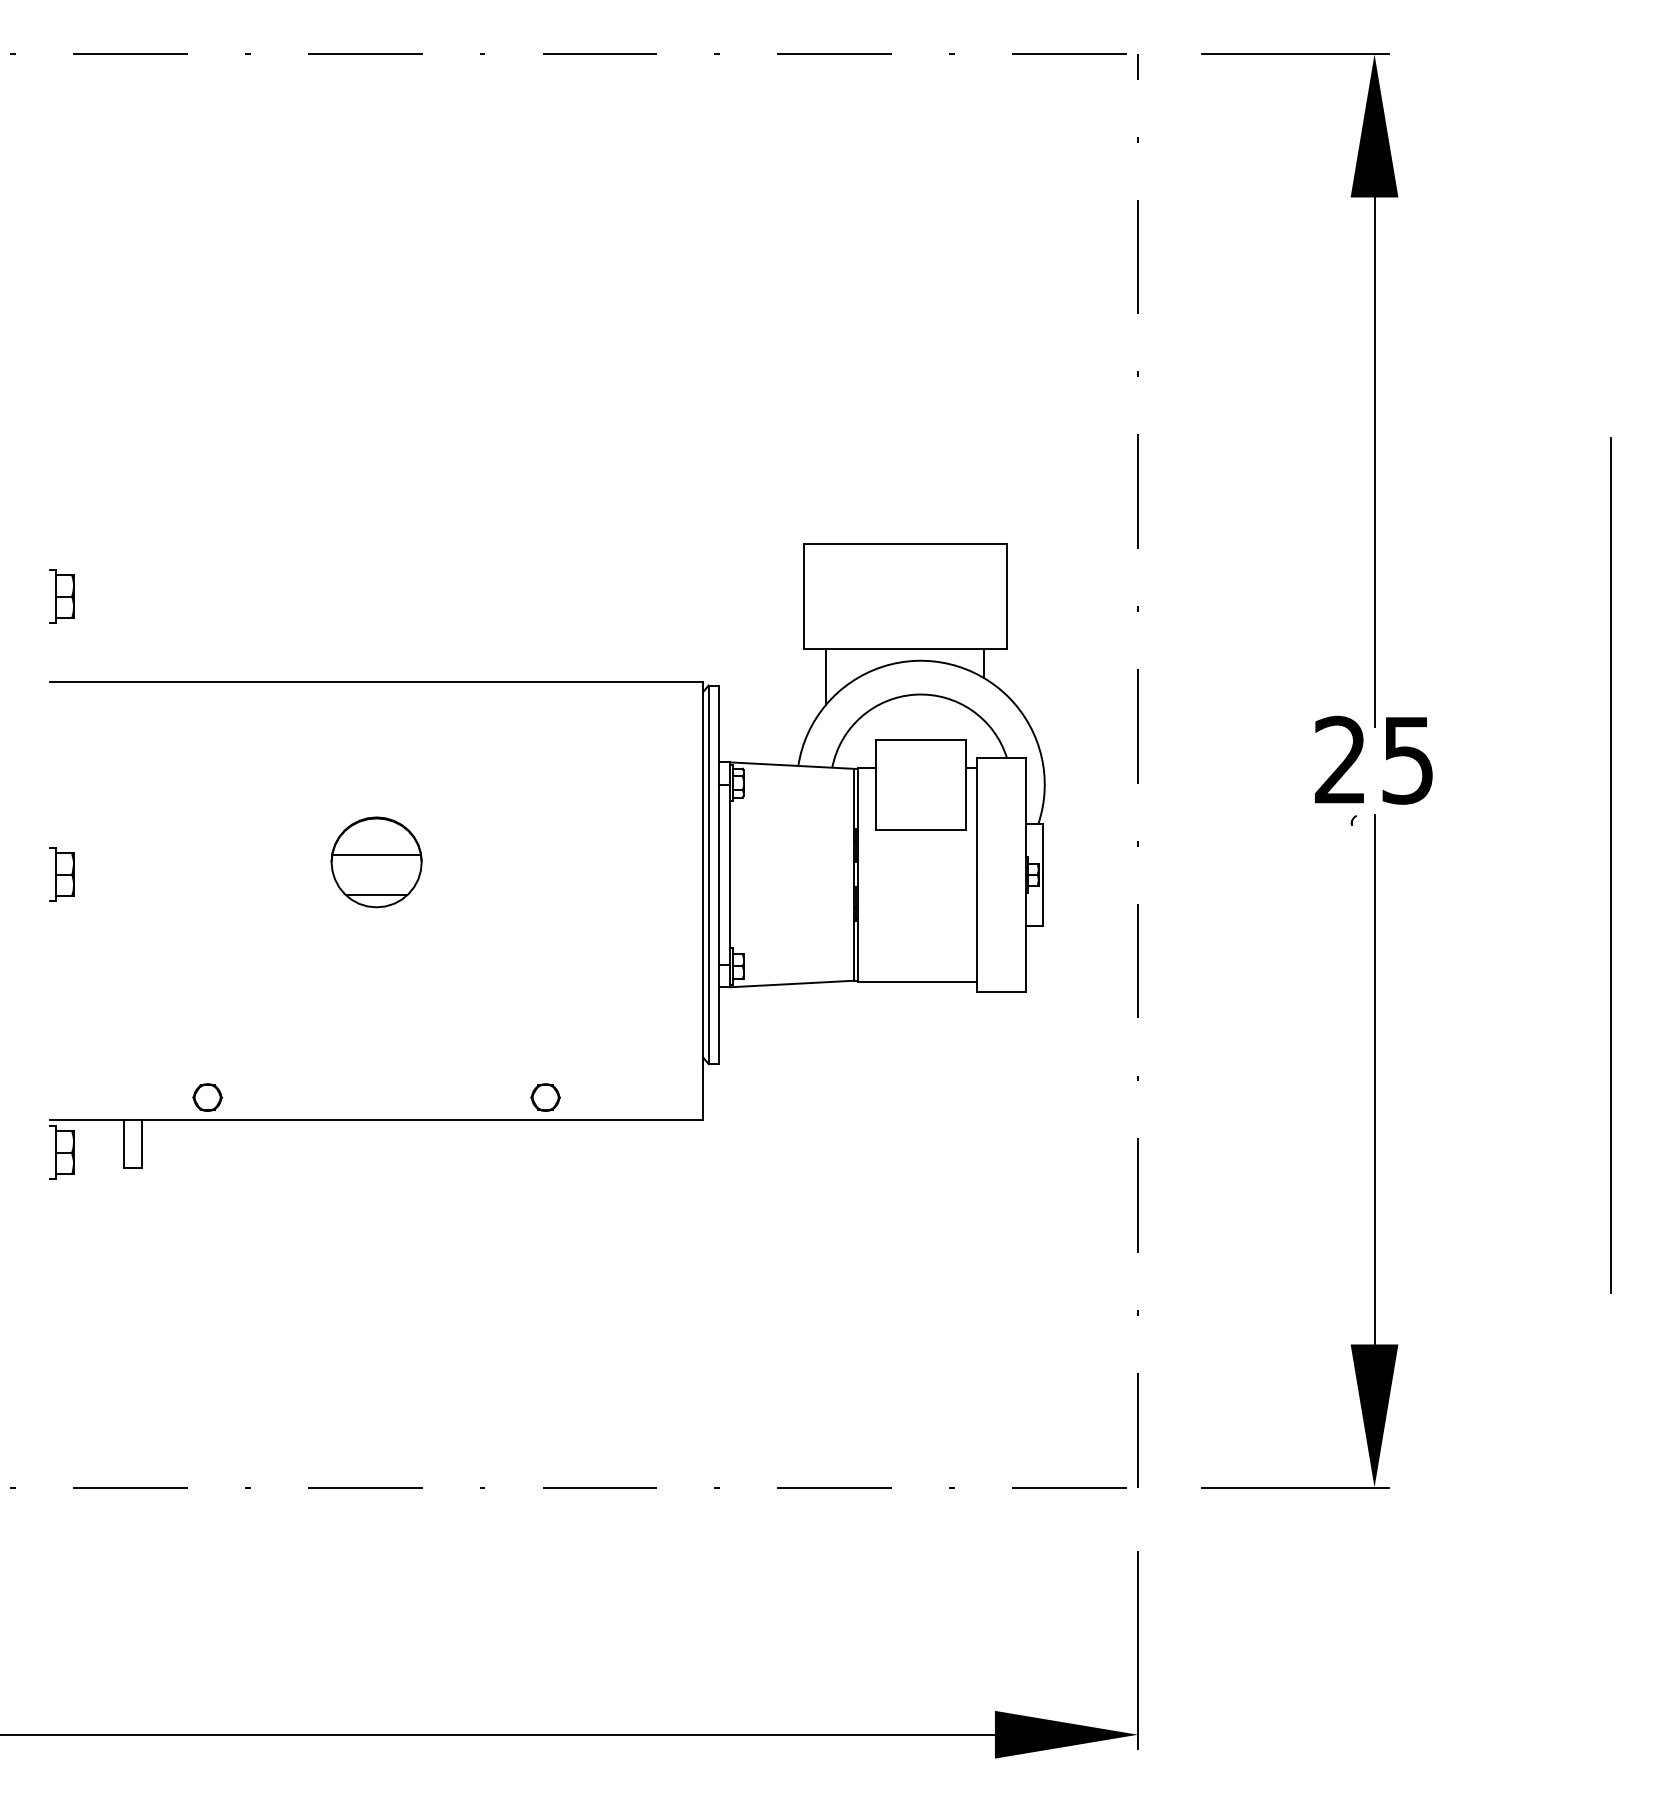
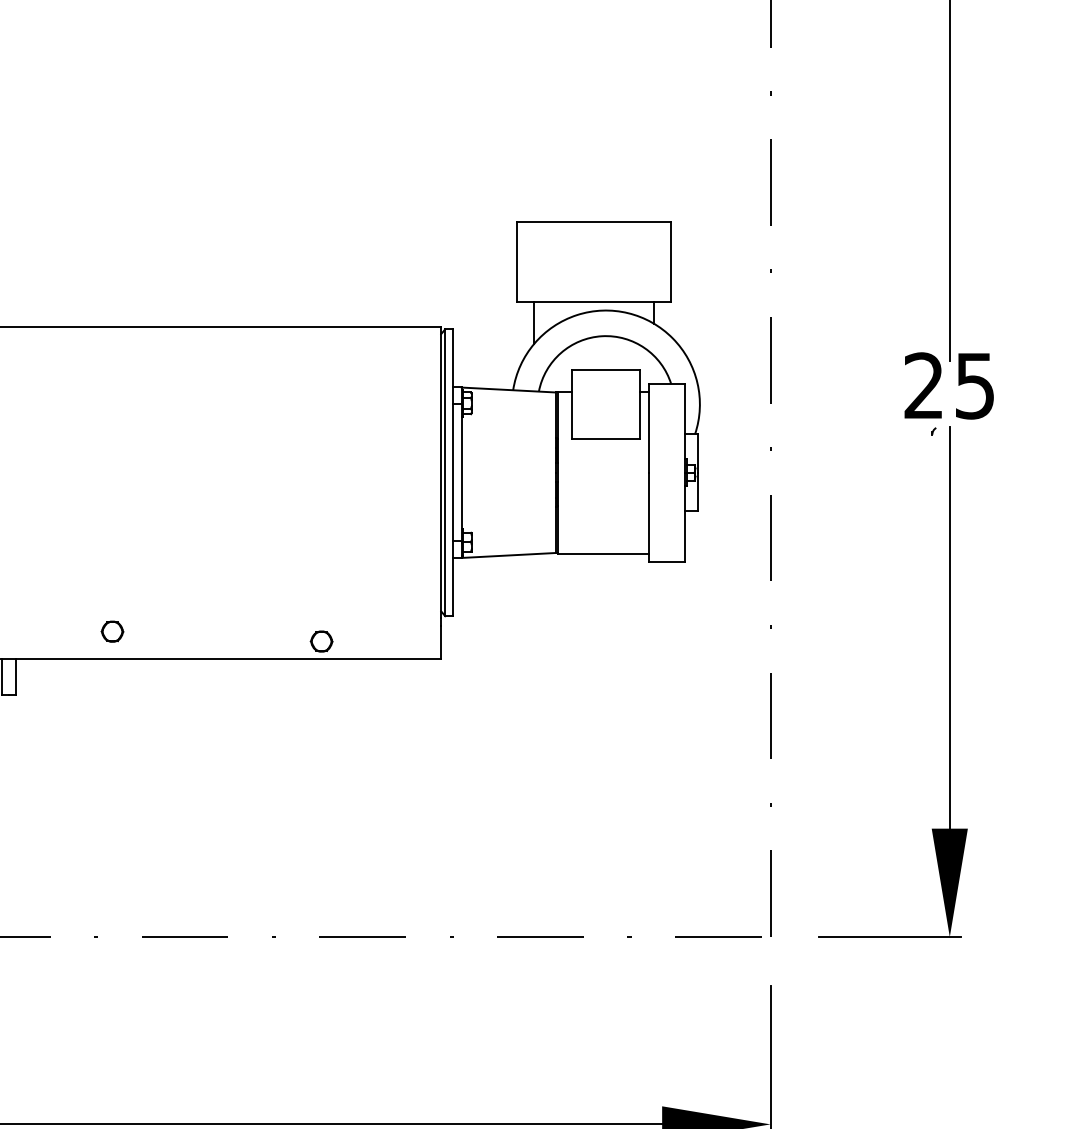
part: (376, 862) -> (193, 463), removed
part: (207, 1097) -> (112, 631), moved

